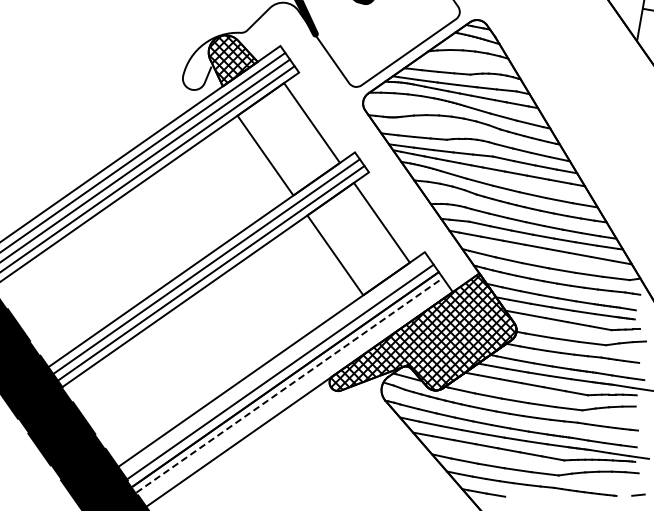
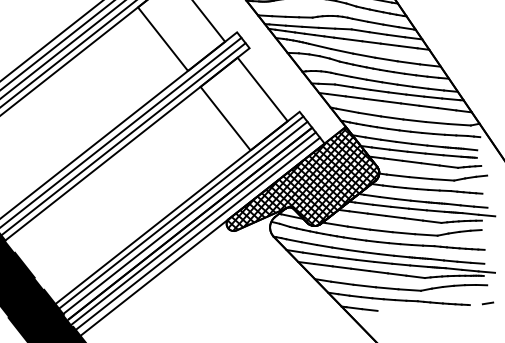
line: (275, 365) -> (181, 212), added
line: (290, 385) -> (194, 228), dashed -> solid
line: (294, 391) -> (198, 233), added

